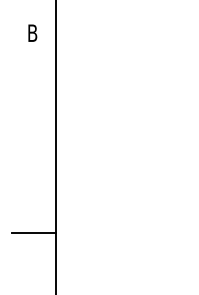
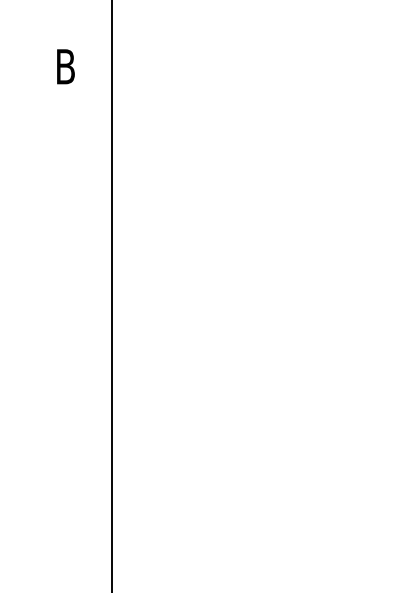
line: (33, 233) -> (67, 469), removed

